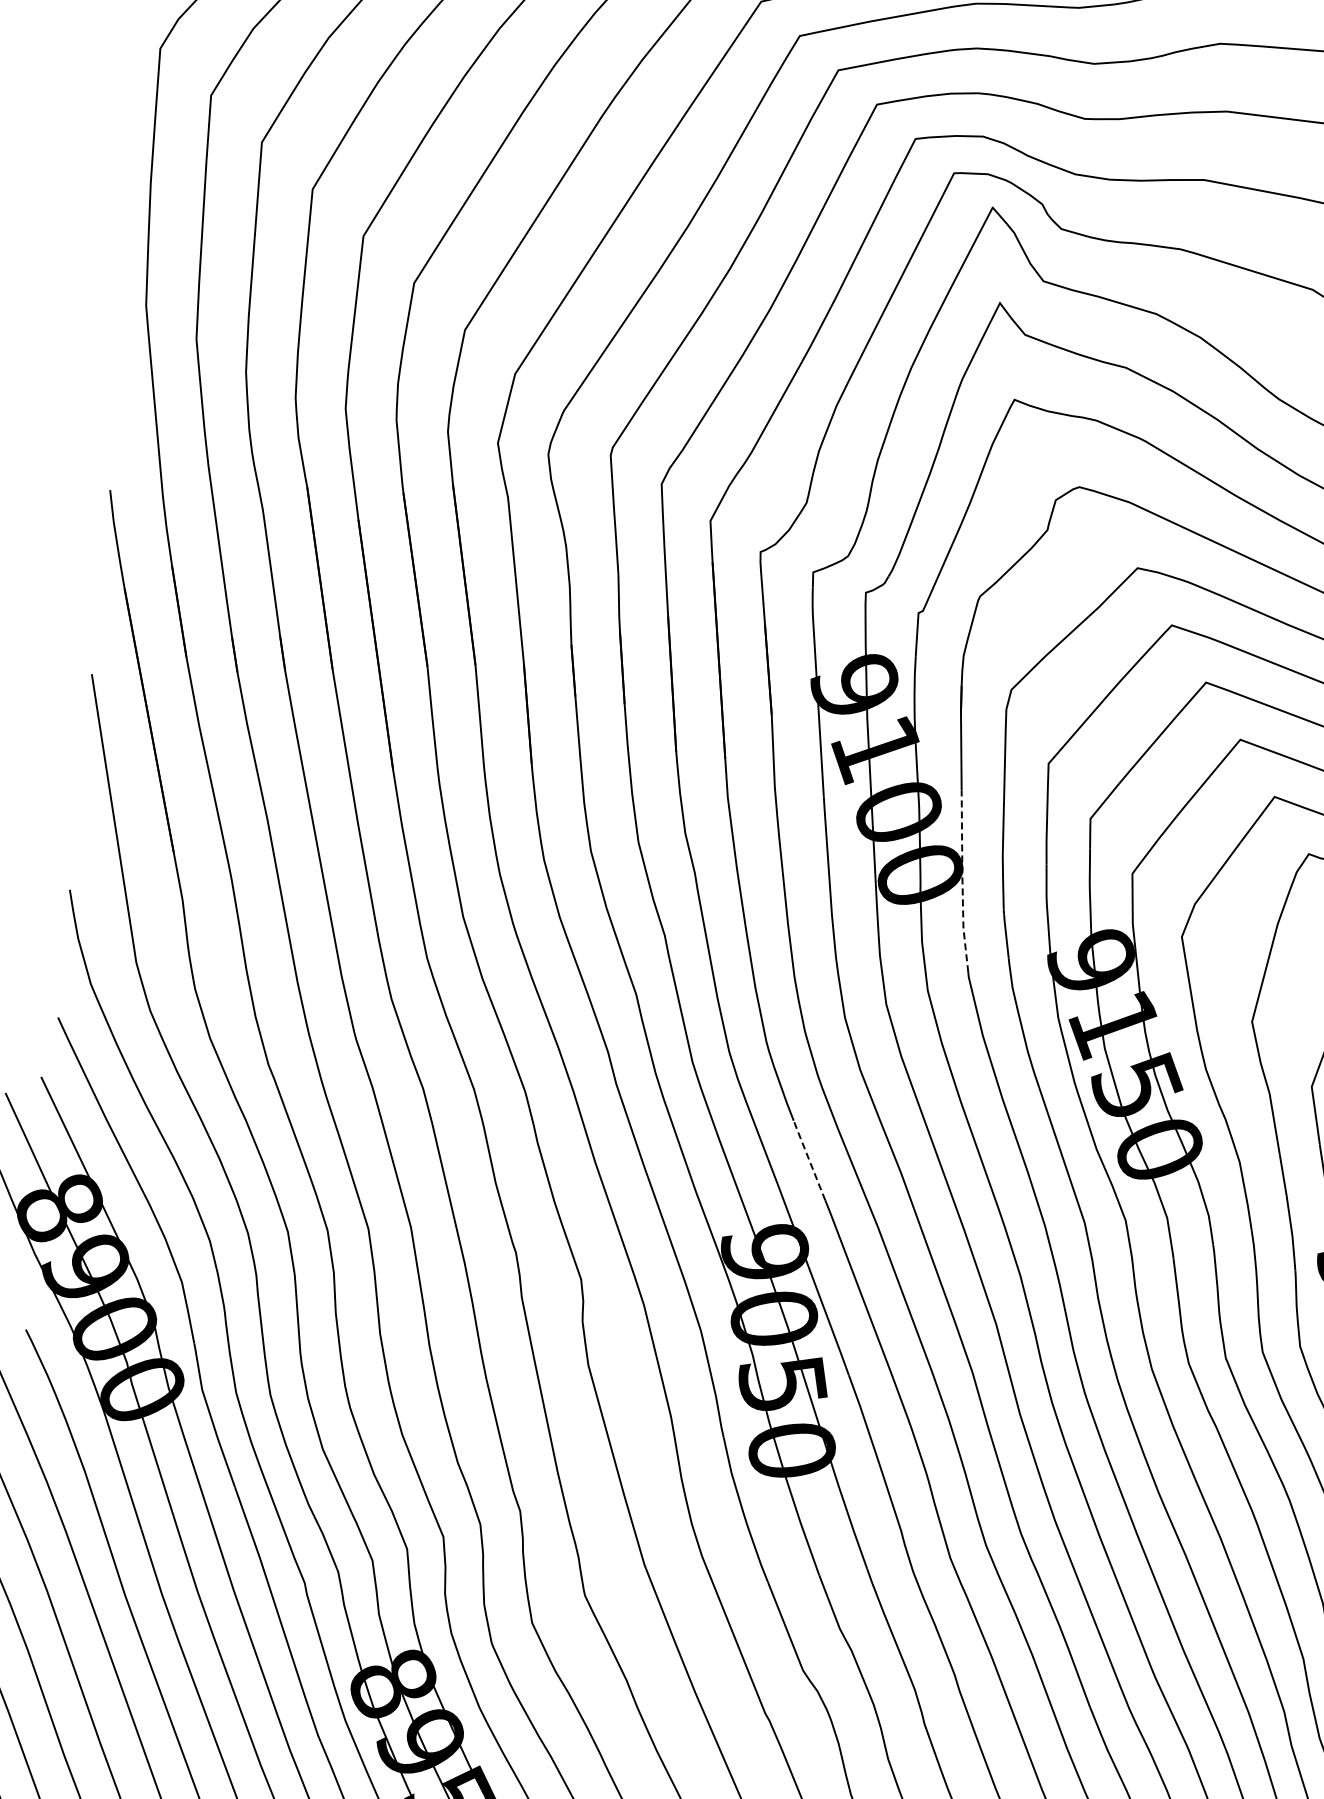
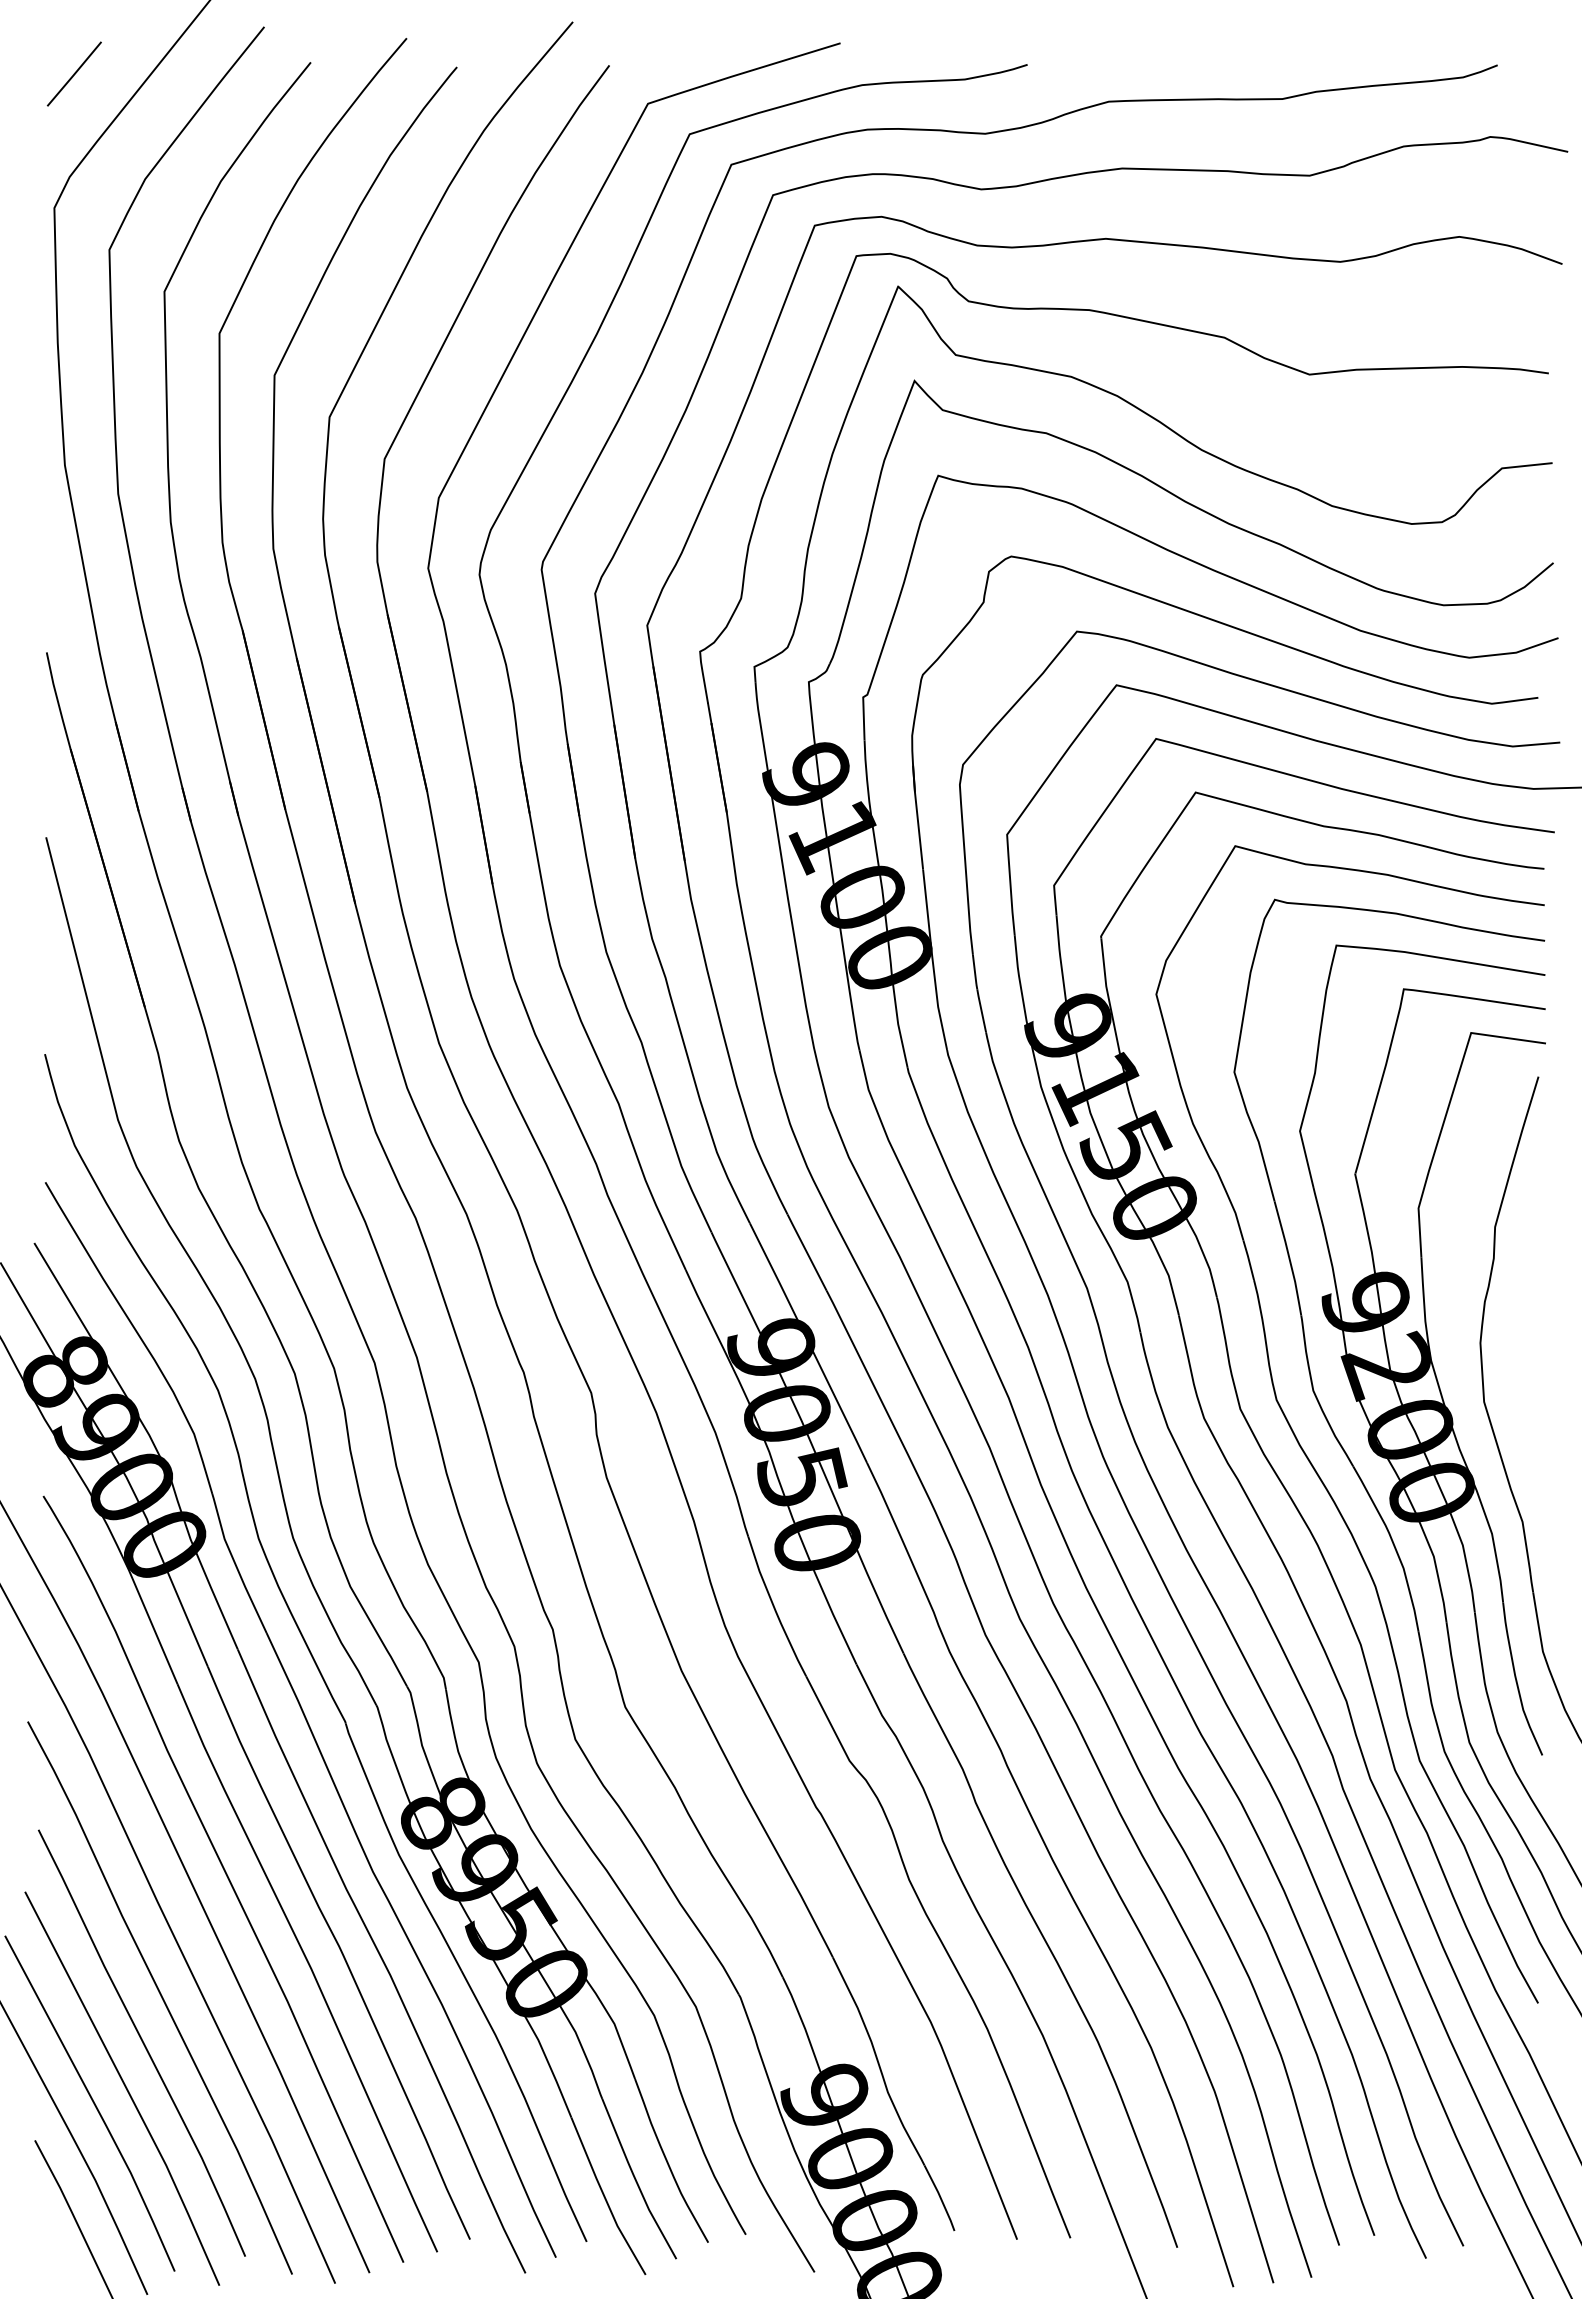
line: (962, 880) -> (932, 959), dashed -> solid
line: (808, 1159) -> (806, 1251), dashed -> solid

